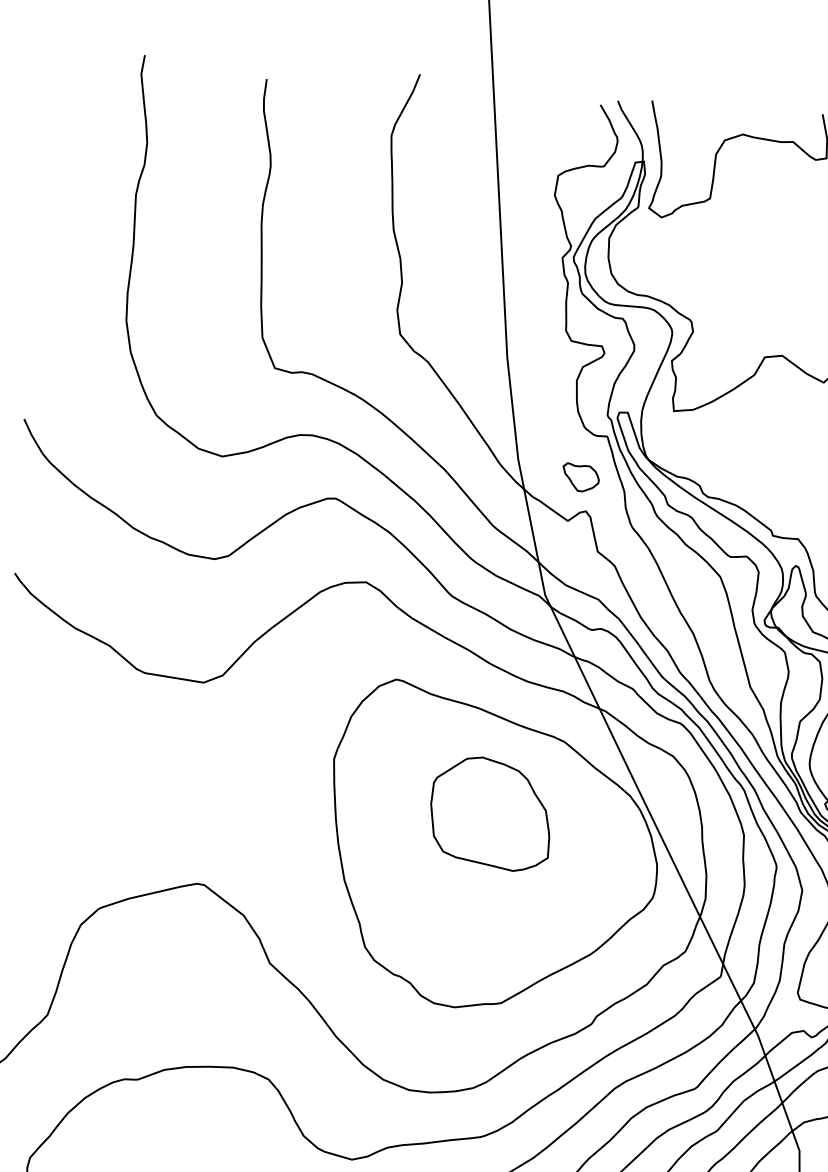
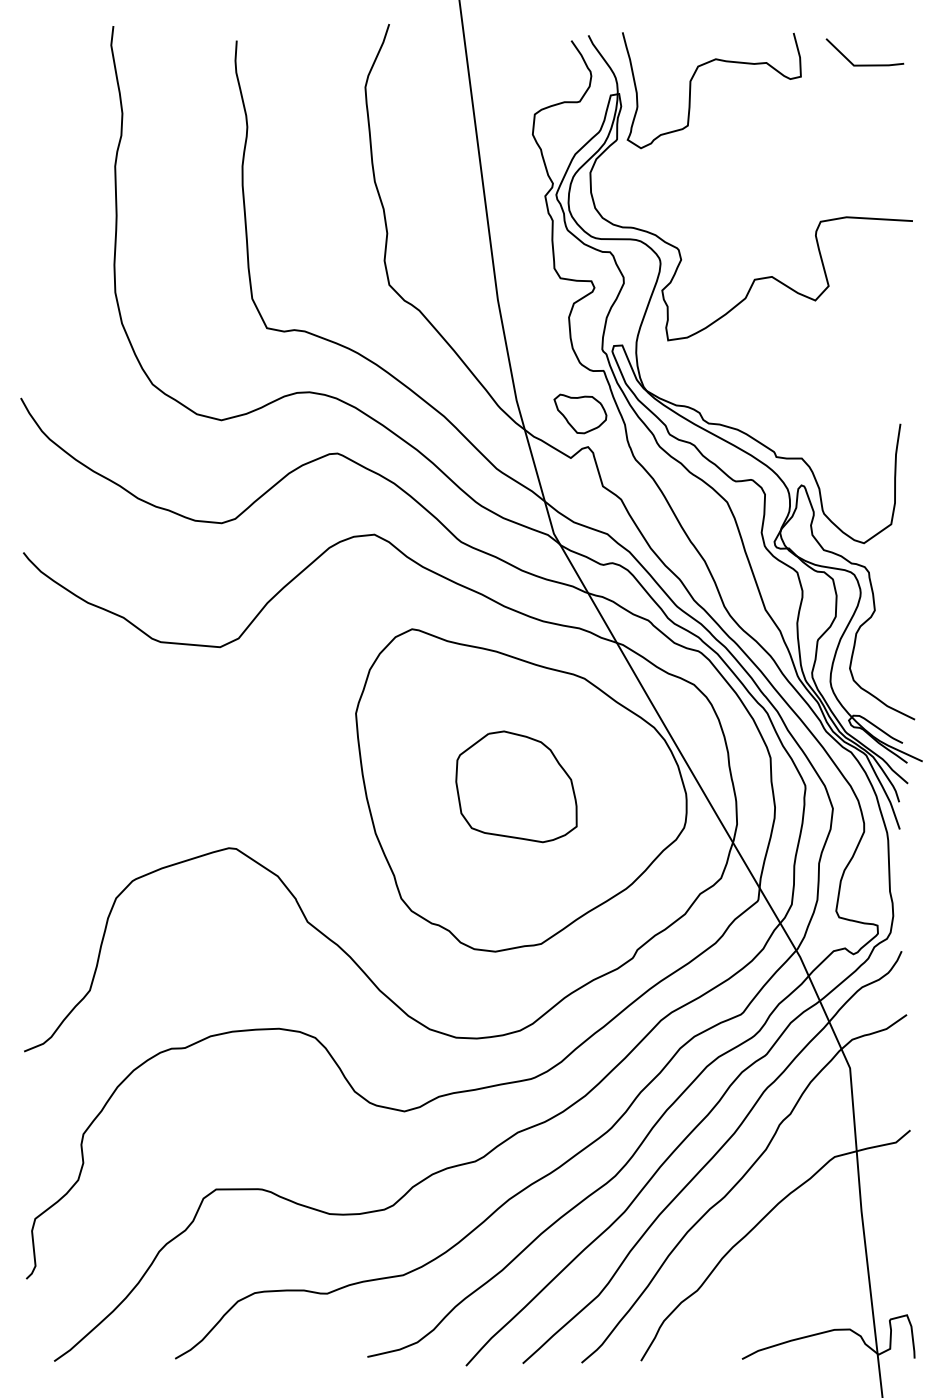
part: (580, 477) -> (580, 413), size x1.43
part: (490, 813) -> (516, 786), moved

